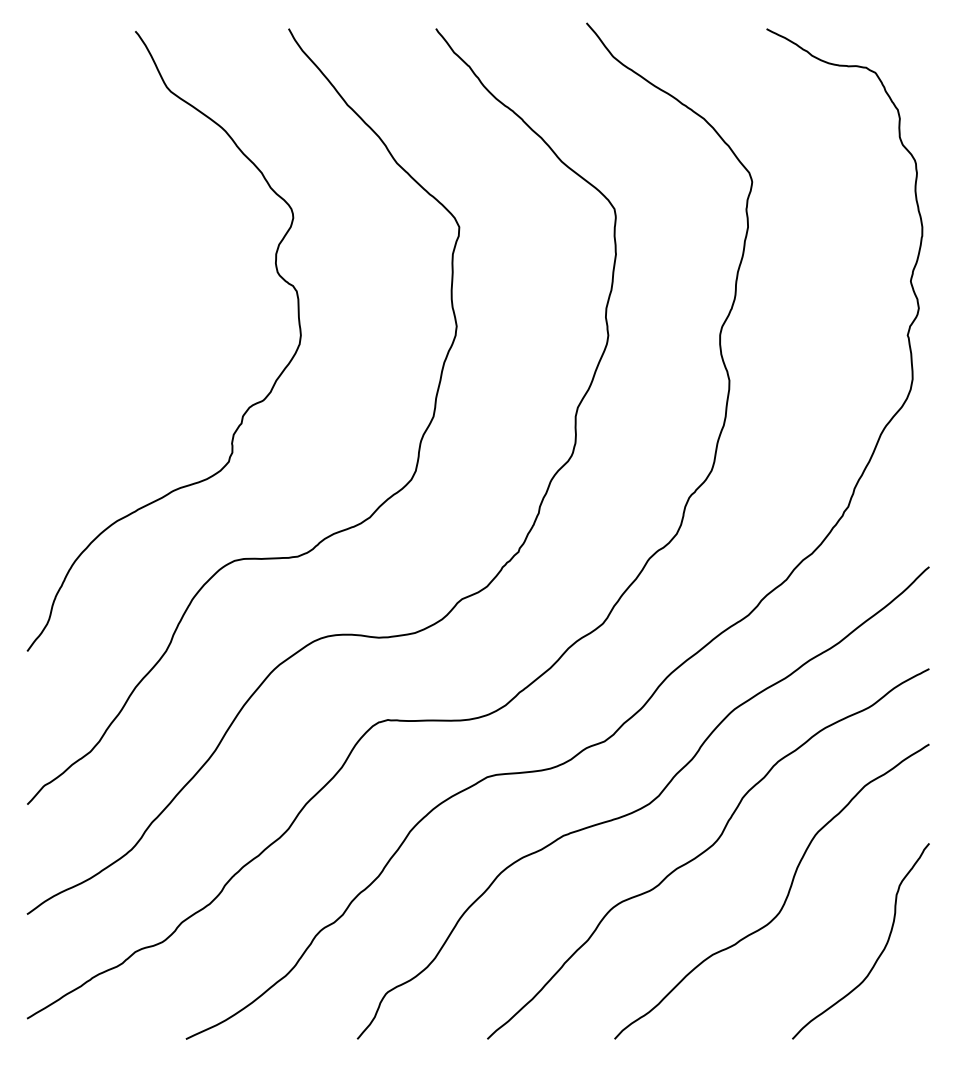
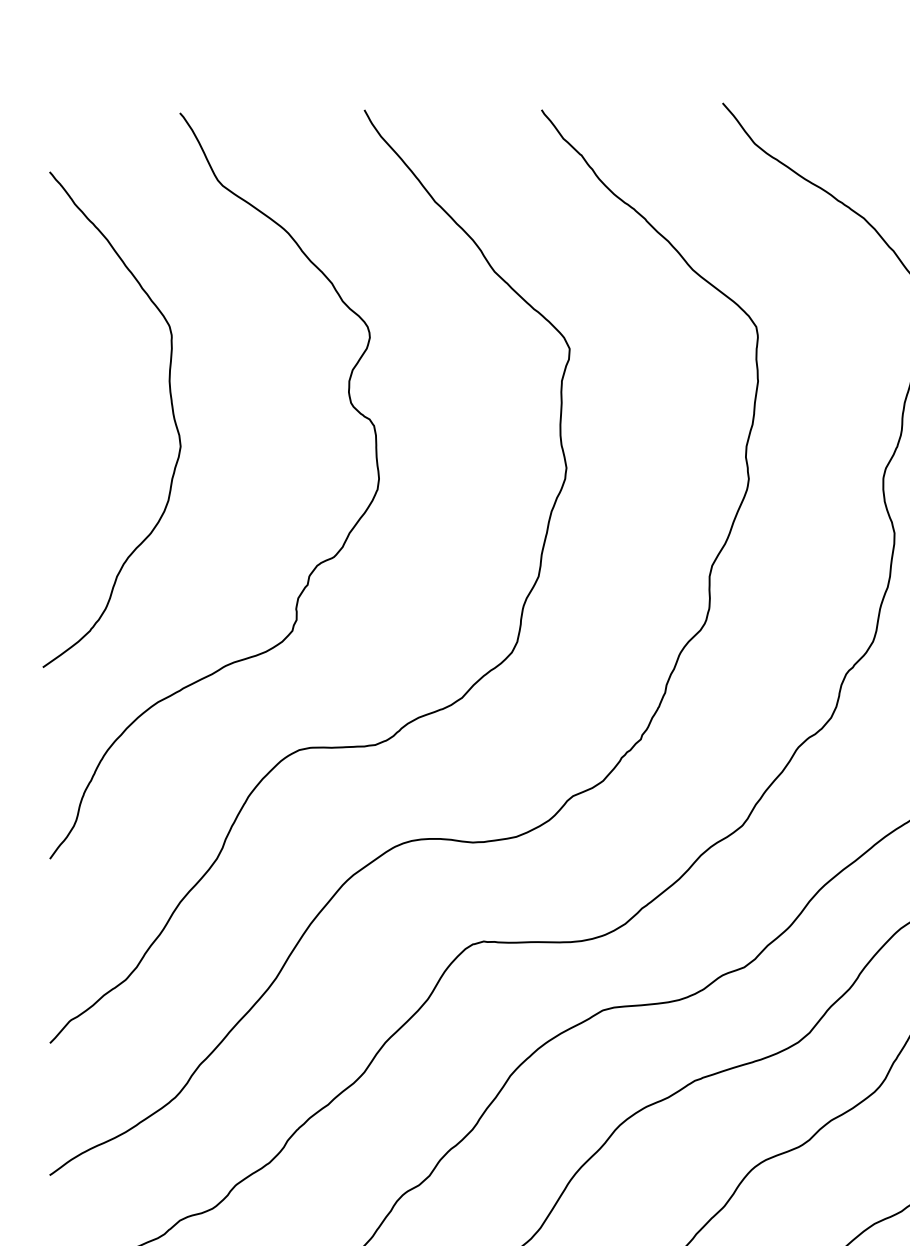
curve: (128, 280) -> (171, 412), added

